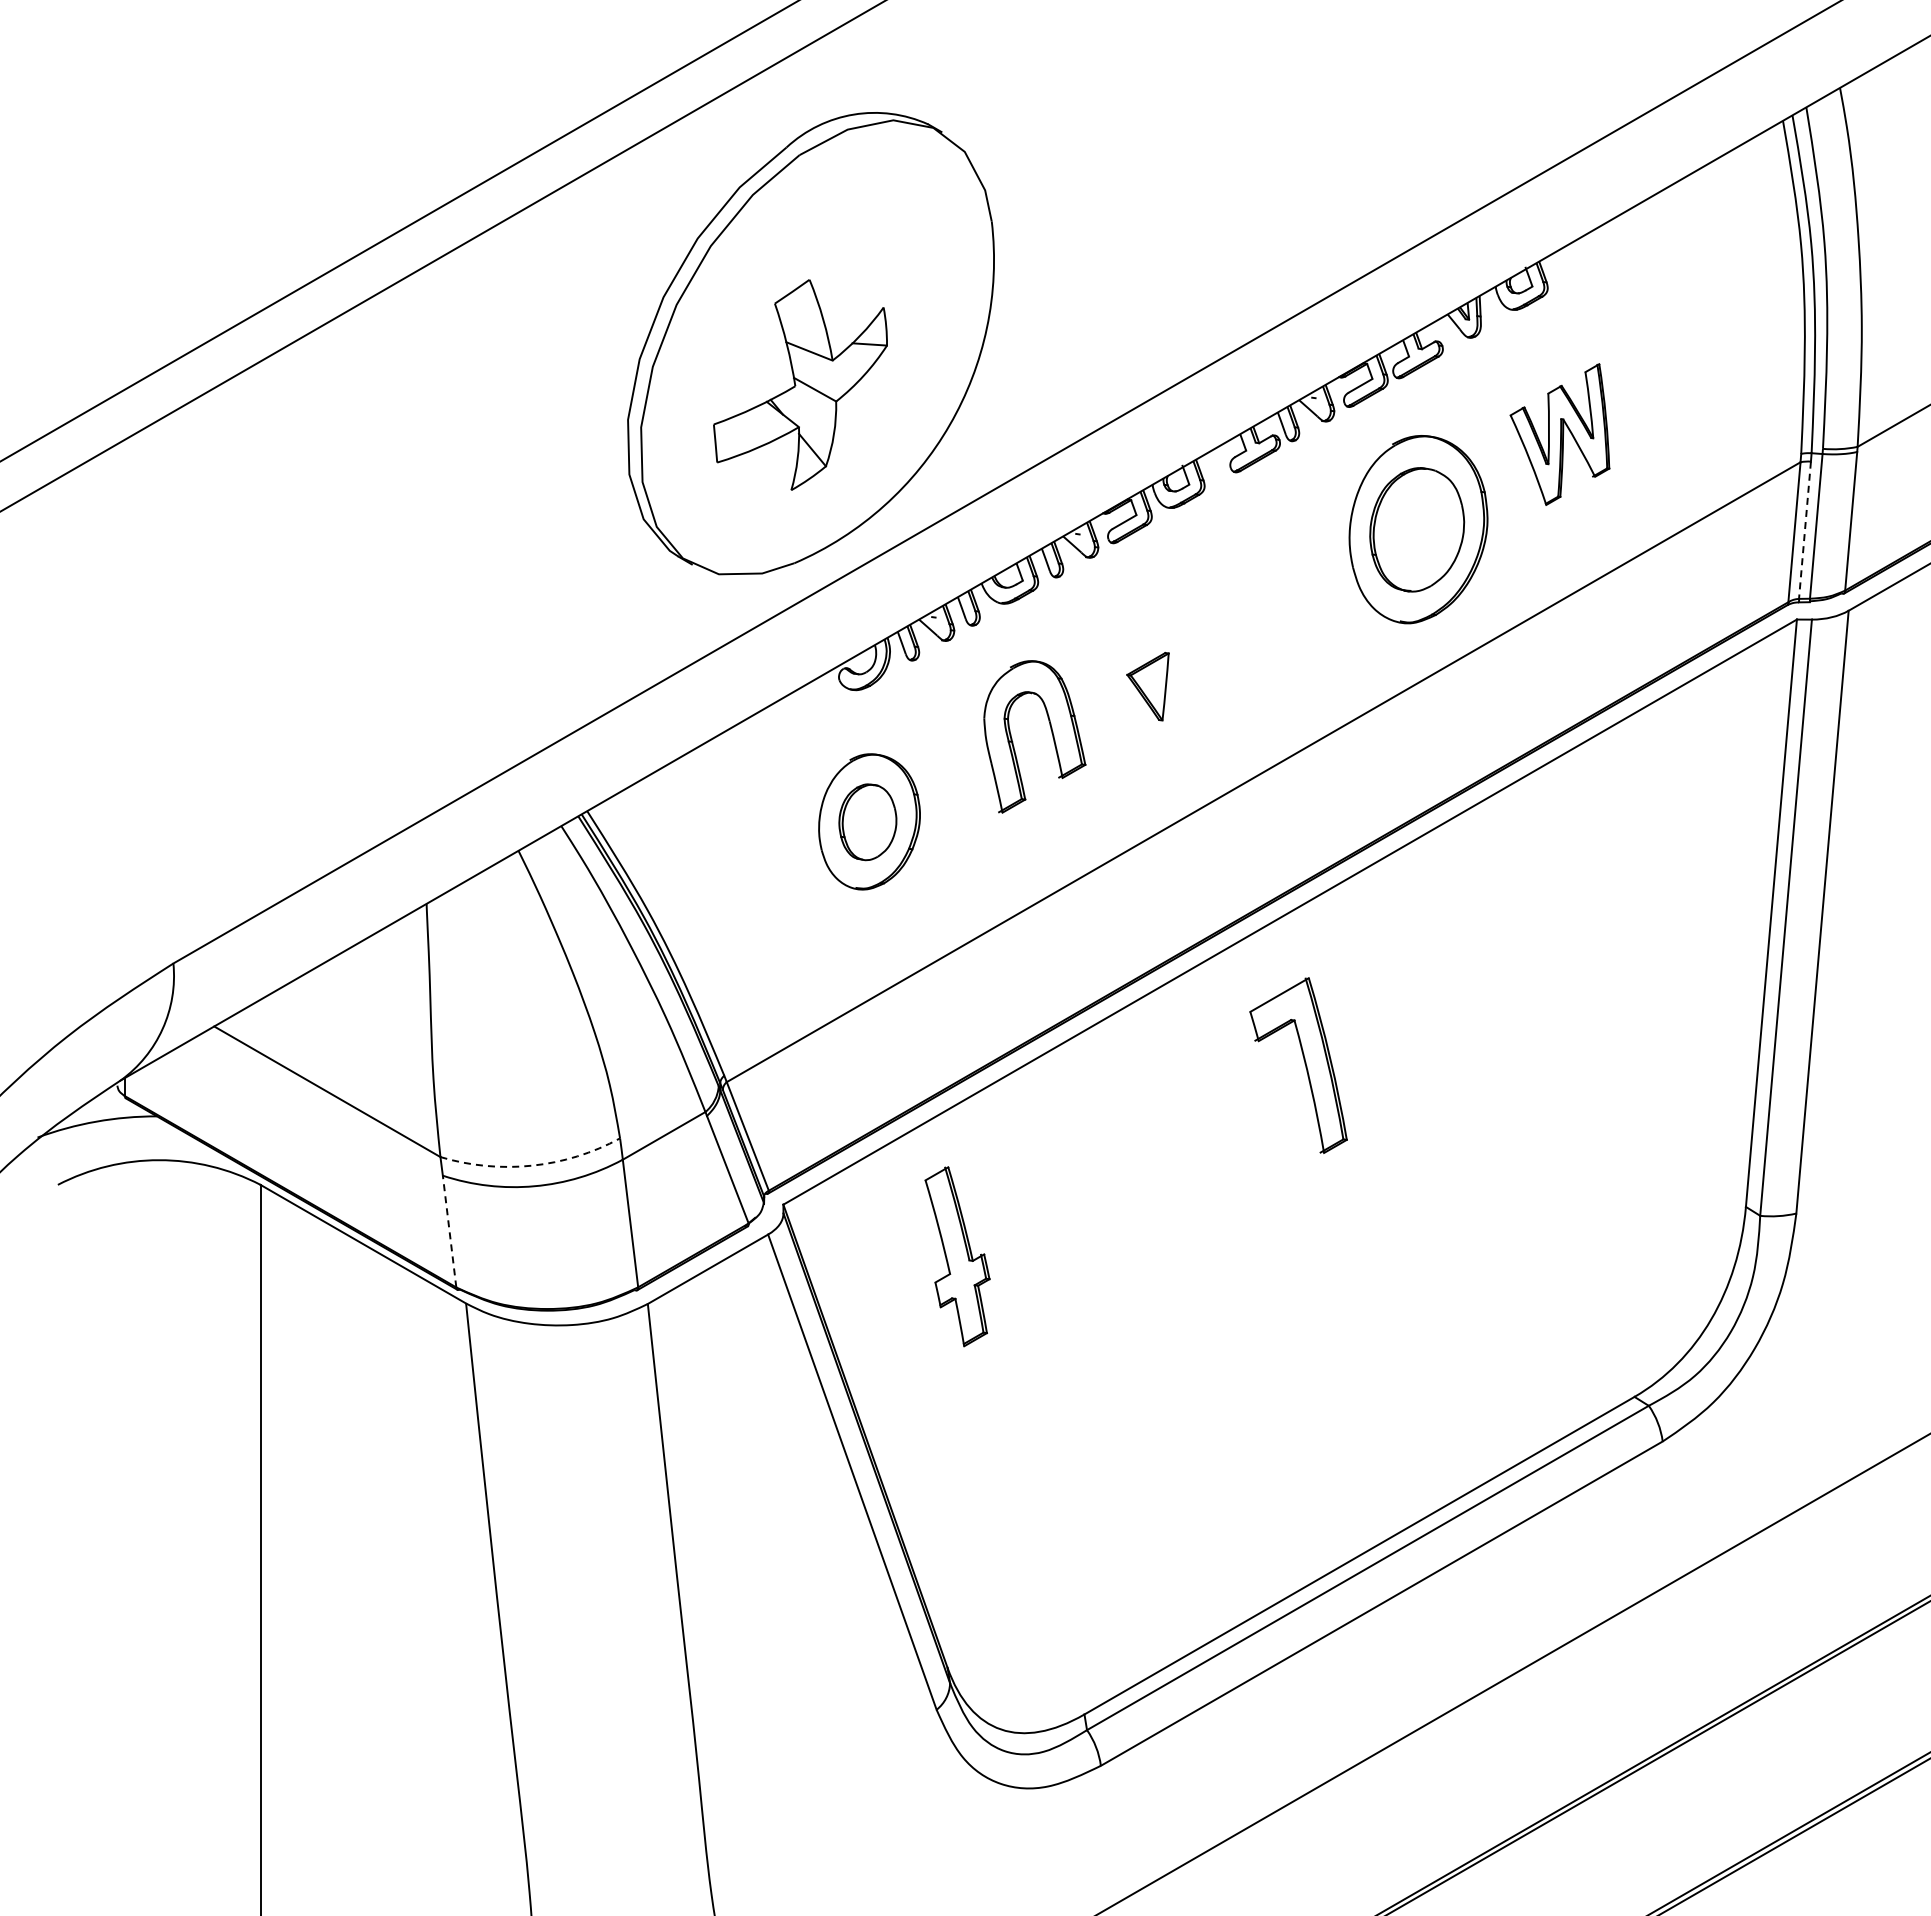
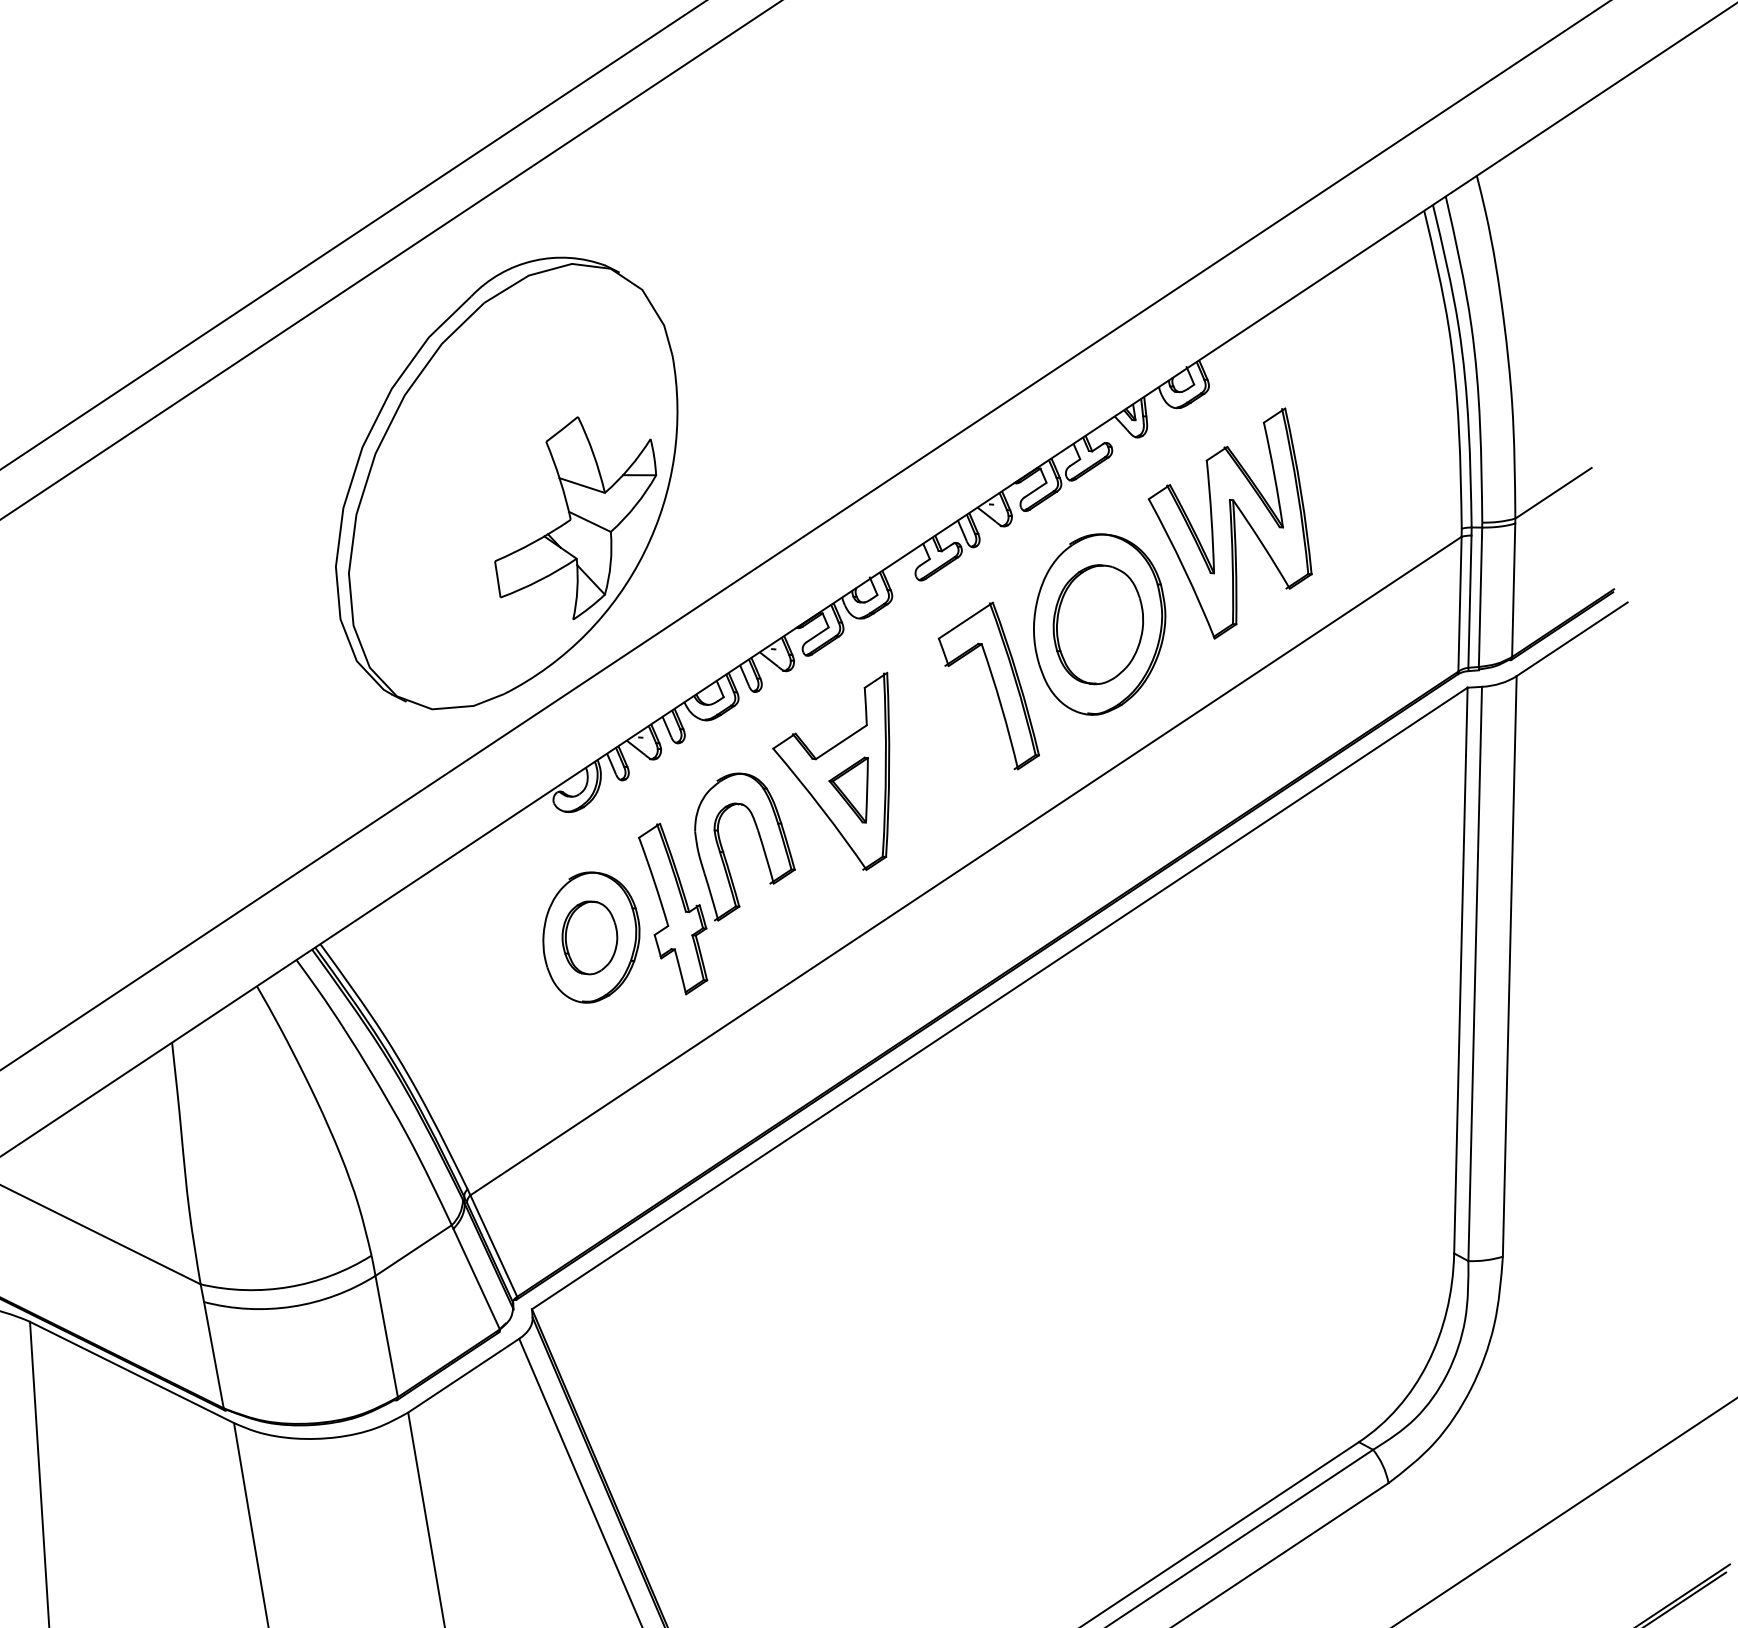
part: (800, 384) -> (575, 517), moved
part: (1559, 434) -> (1229, 524), size x1.67
line: (1804, 530) -> (1469, 601), dashed -> solid
part: (1132, 667) -> (834, 773), added
part: (1304, 1064) -> (993, 685), moved
arc: (532, 1165) -> (289, 1286), dashed -> solid
line: (449, 1231) -> (213, 1355), dashed -> solid
part: (957, 1256) -> (674, 908), moved

